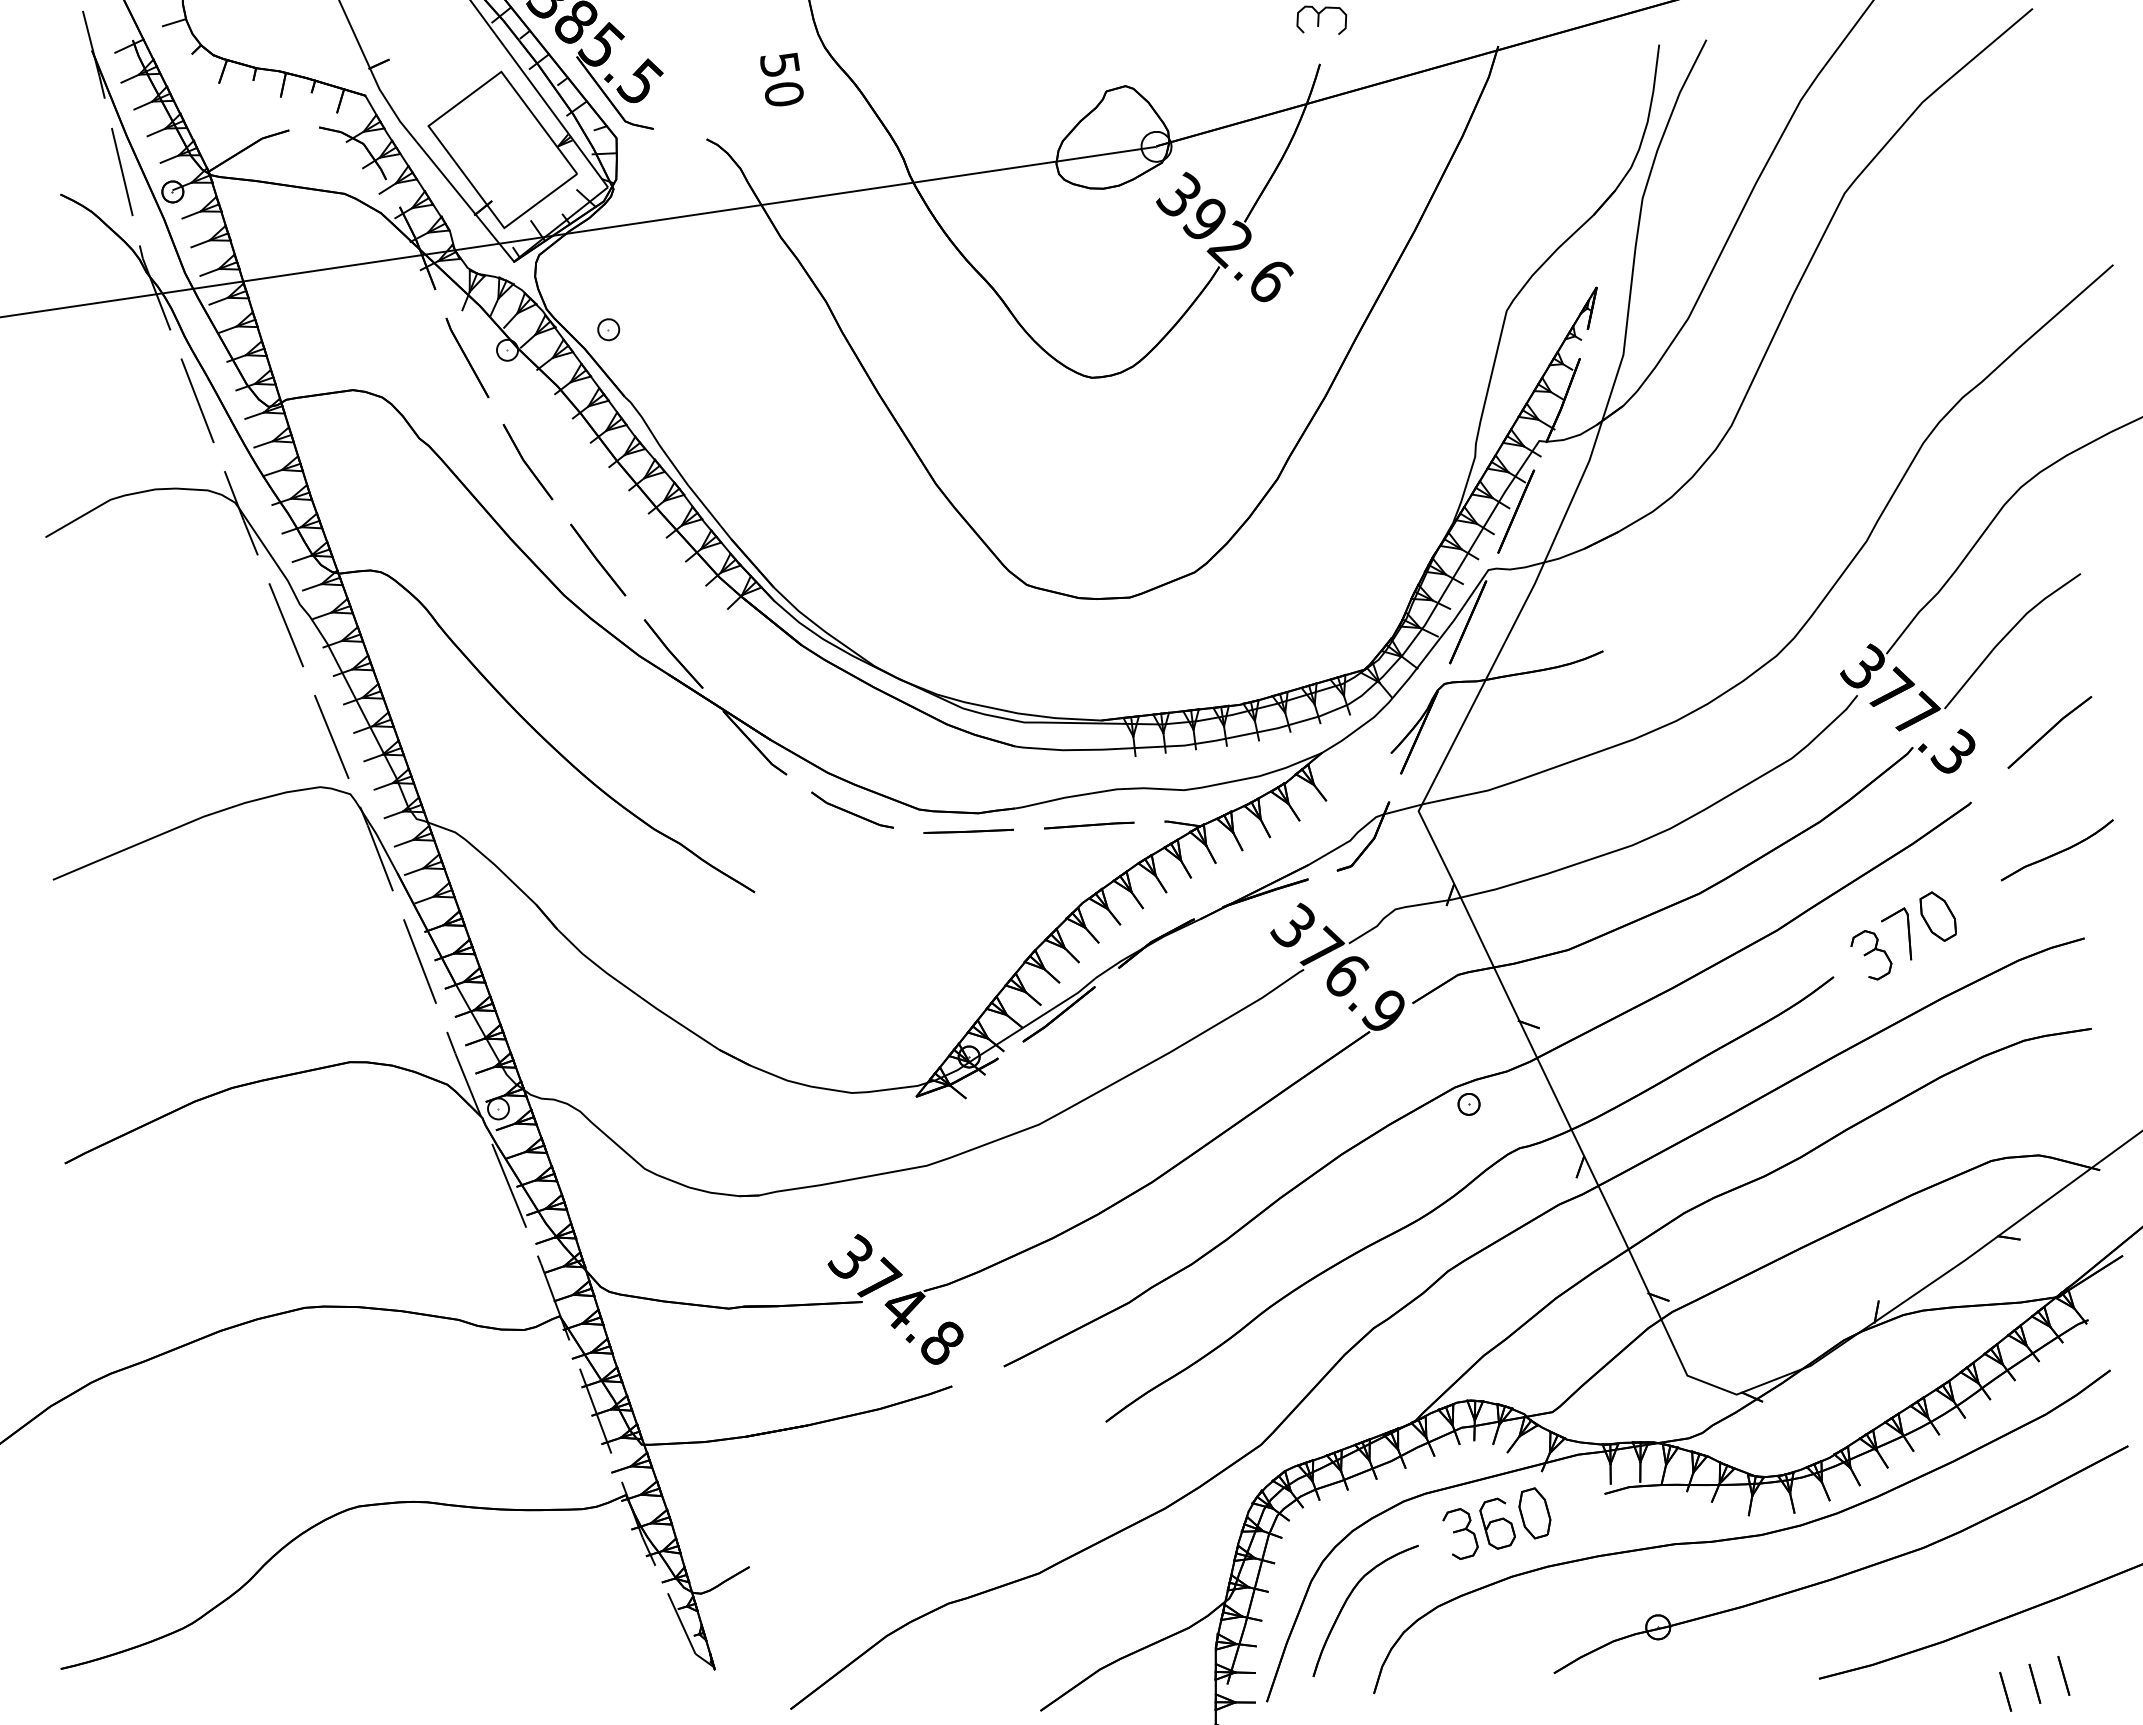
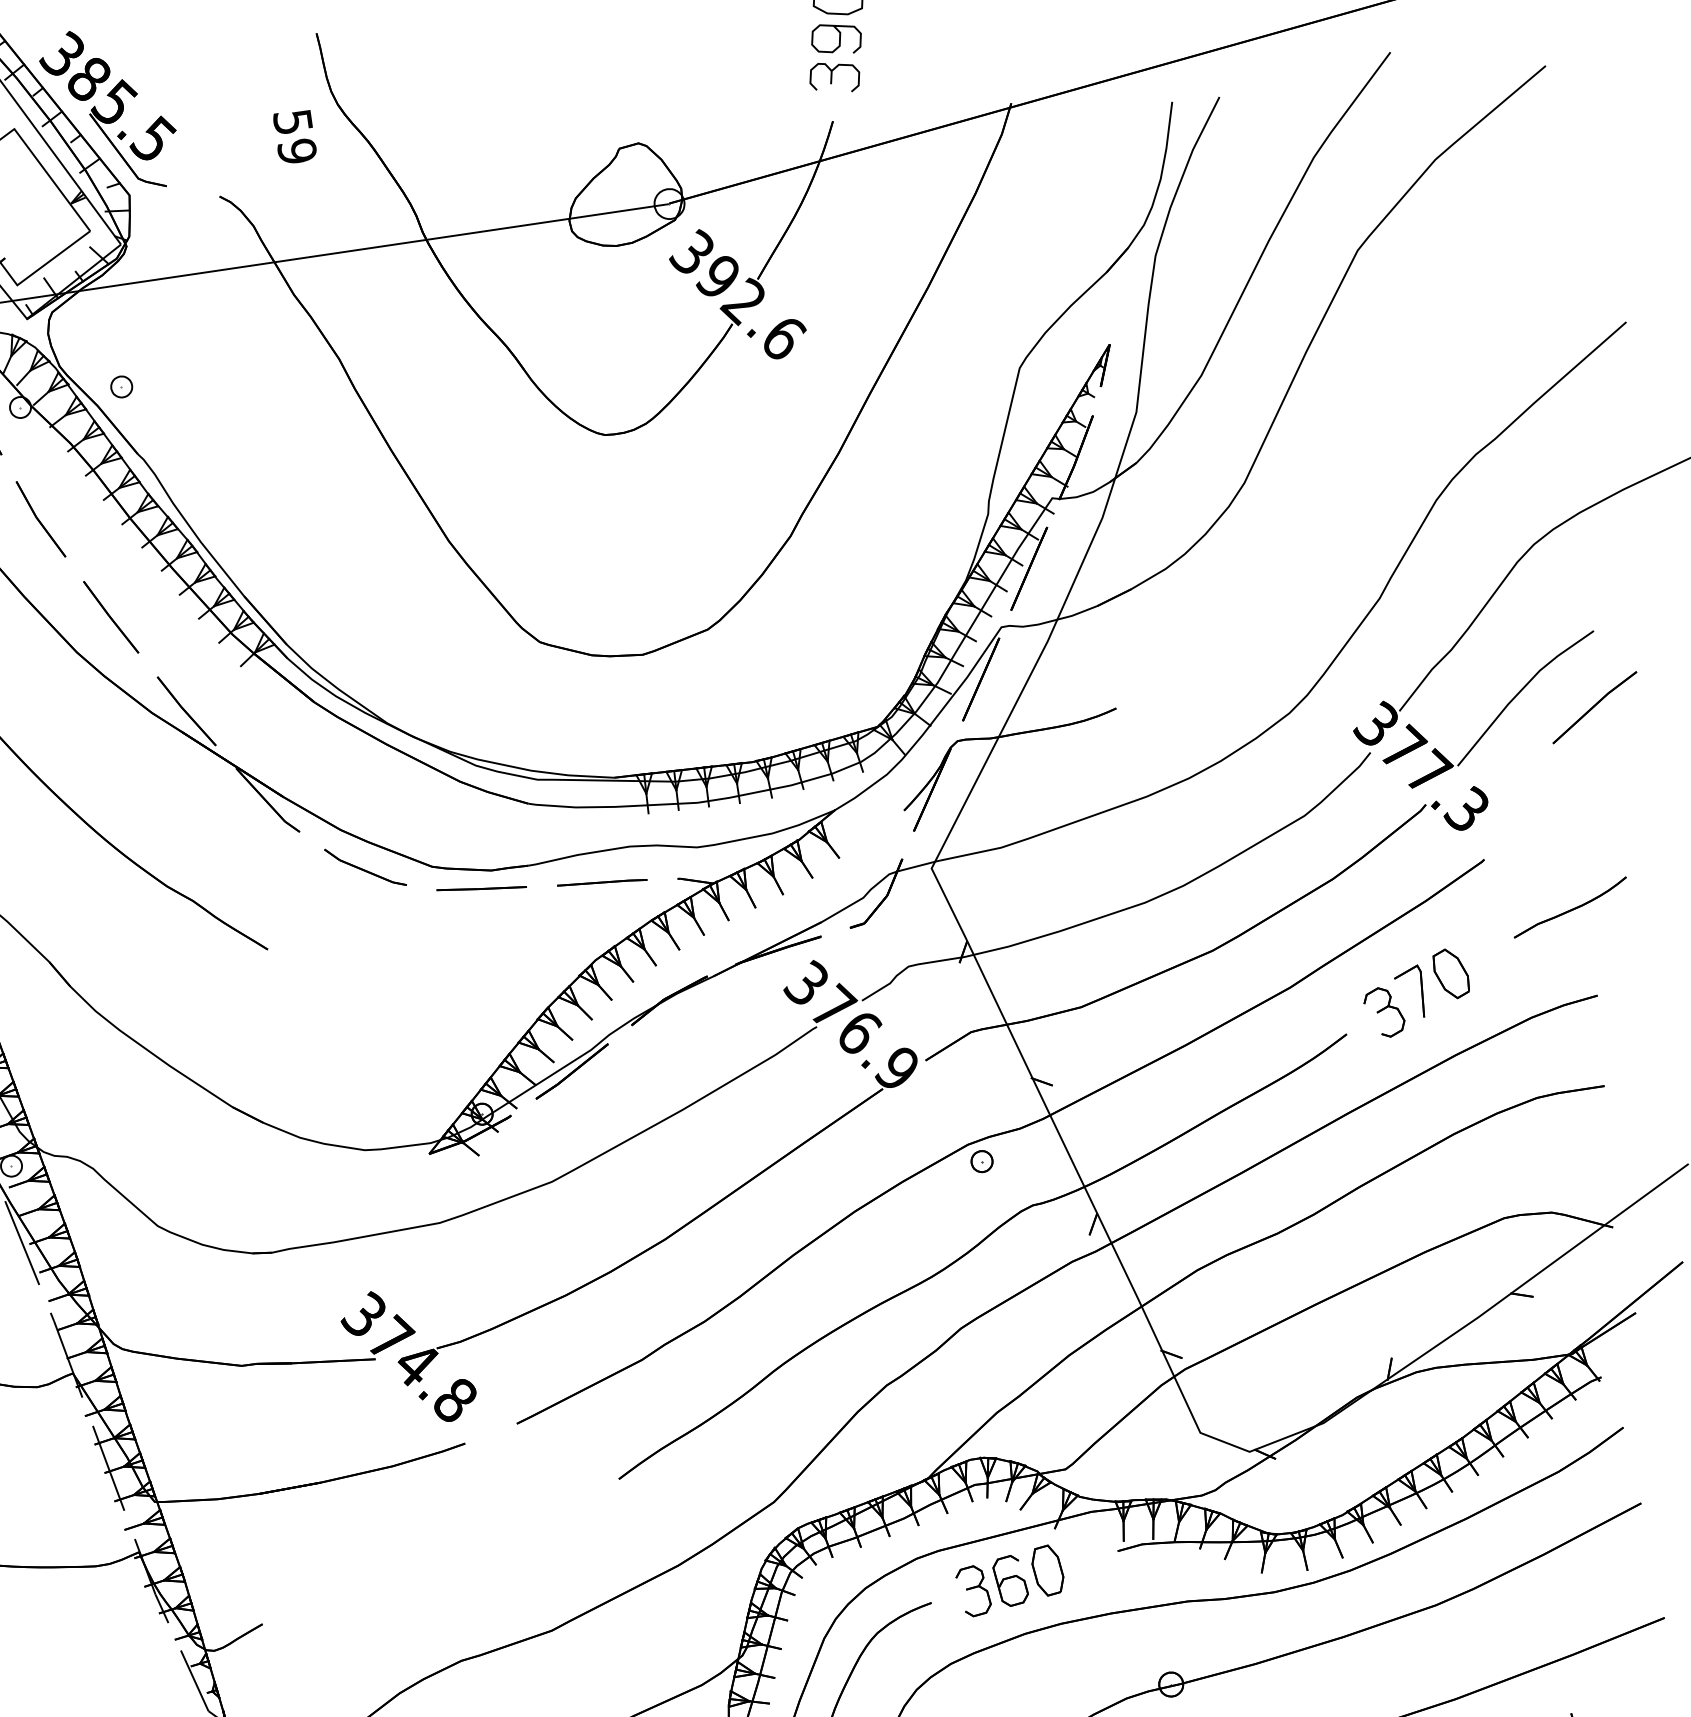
text: (783, 93) -> (296, 150), 50 -> 59
part: (2049, 732) -> (1594, 707), moved

